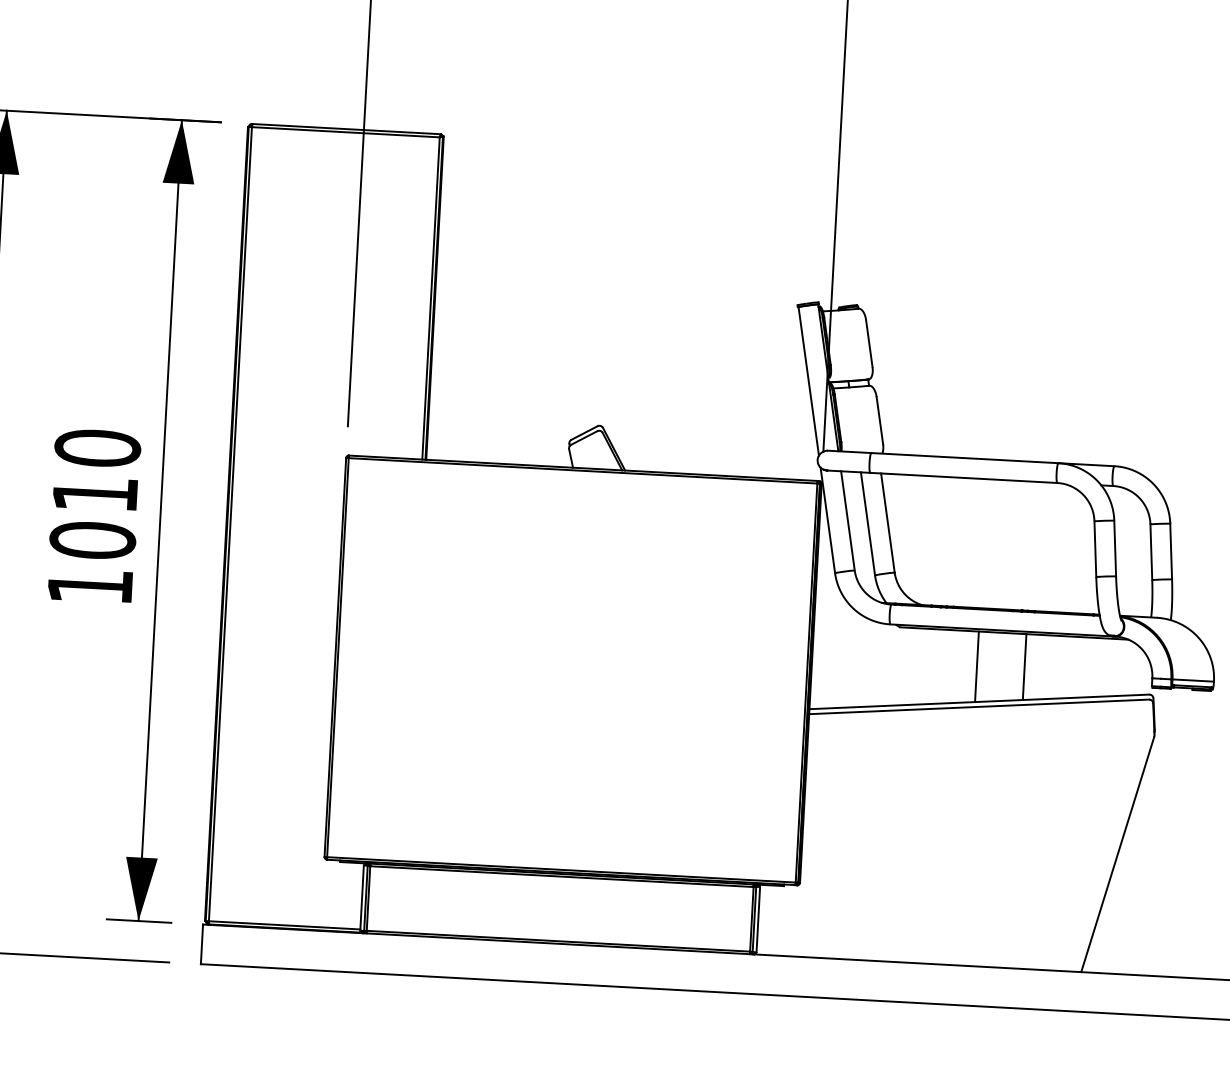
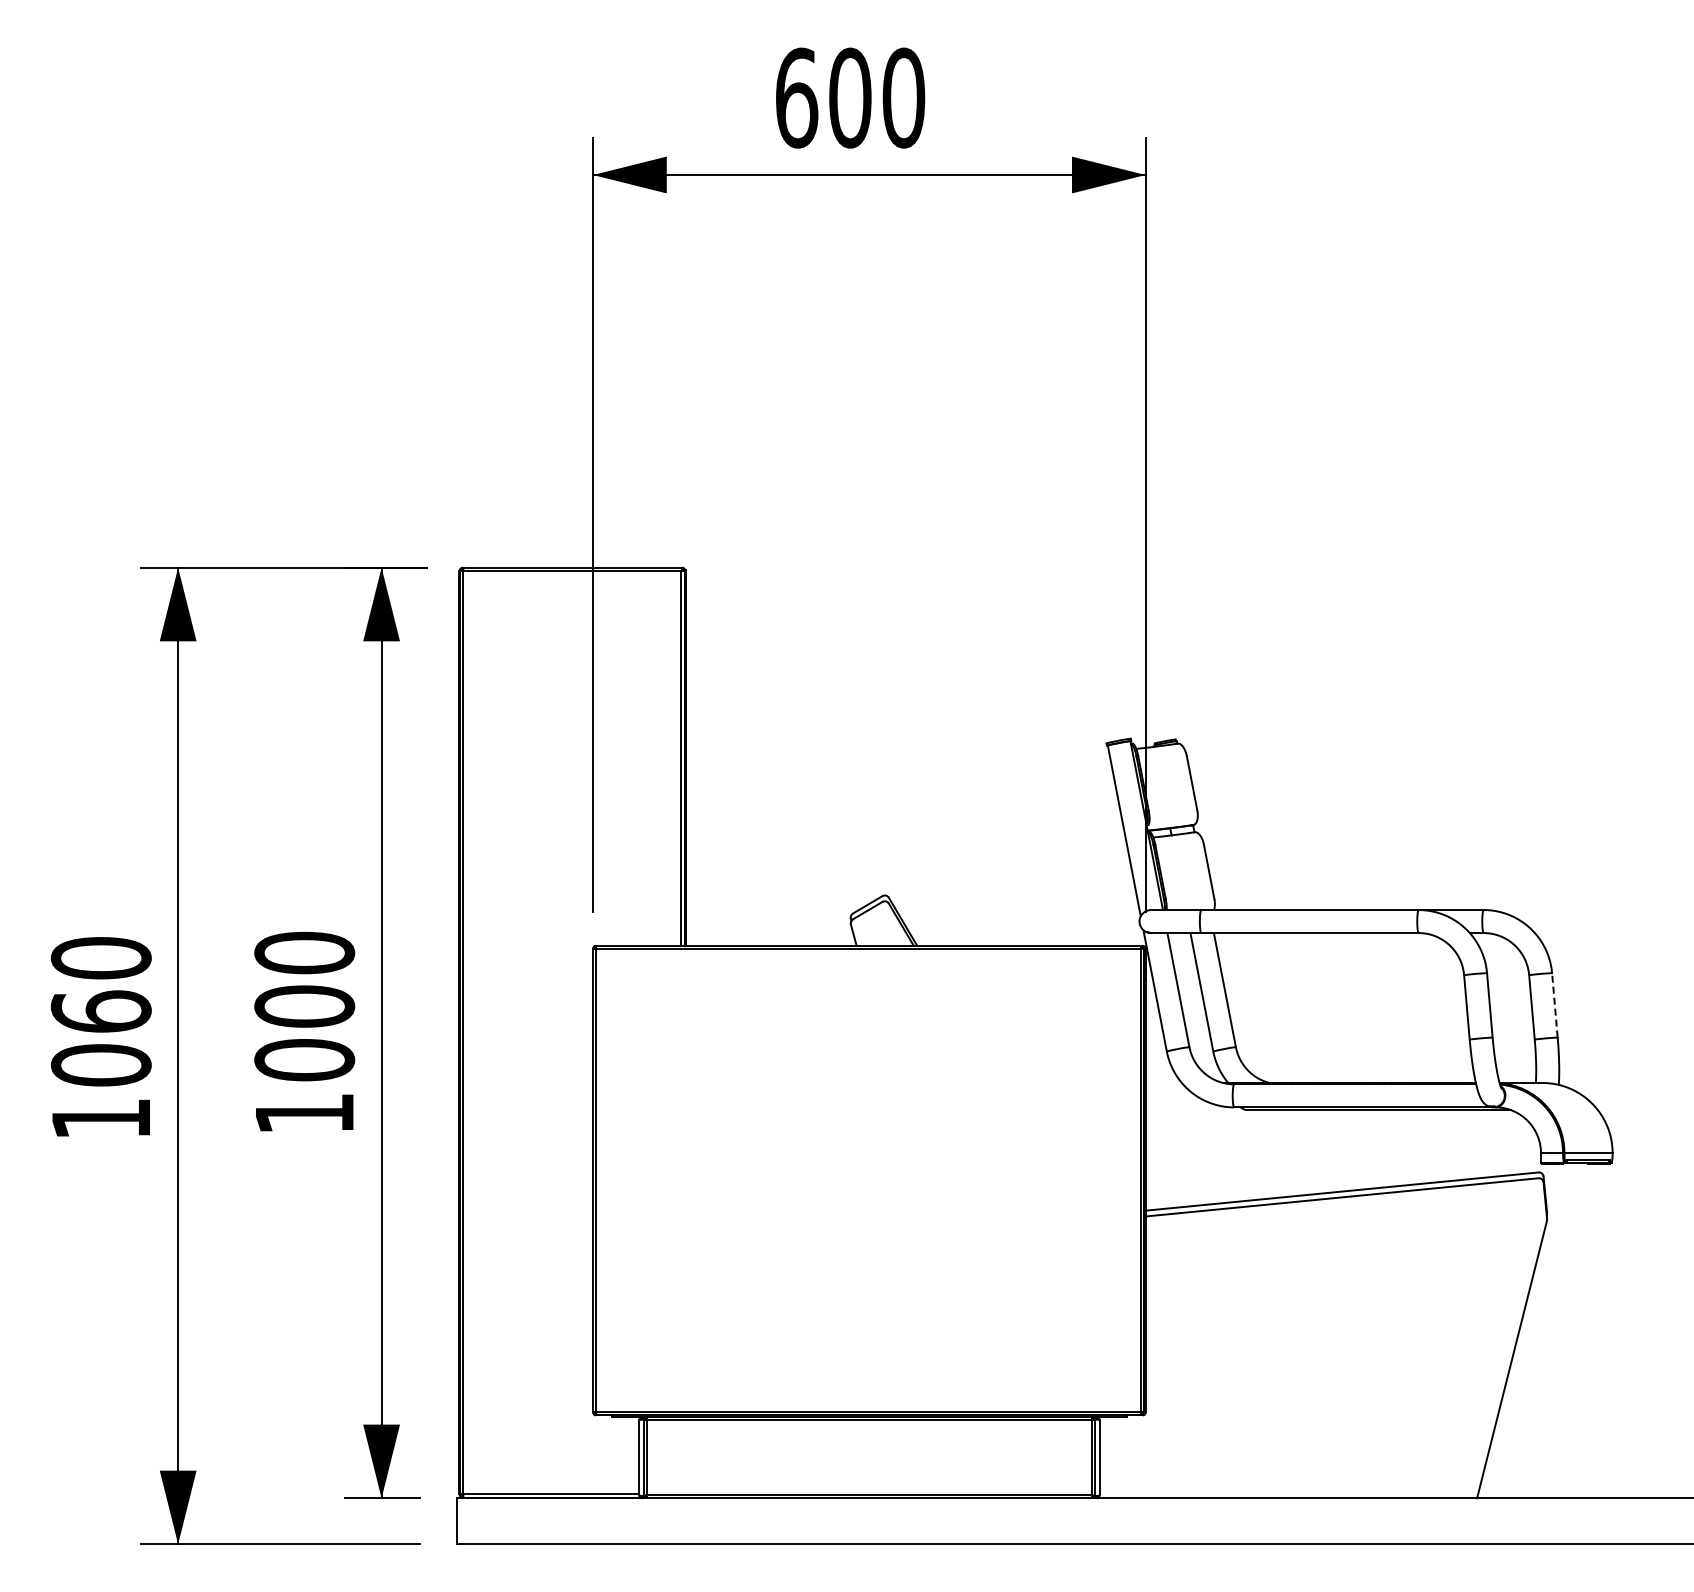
text: (95, 494) -> (304, 1006), 1010 -> 1000
line: (1170, 550) -> (1554, 1004), solid -> dashed
line: (977, 667) -> (1337, 1151), removed
line: (1024, 667) -> (1392, 1148), removed

